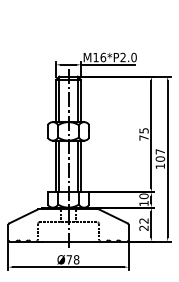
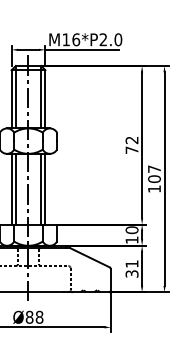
text: (143, 130) -> (131, 139), 75 -> 72
text: (143, 224) -> (131, 268), 22 -> 31
text: (69, 259) -> (29, 316), Ø78 -> Ø88

